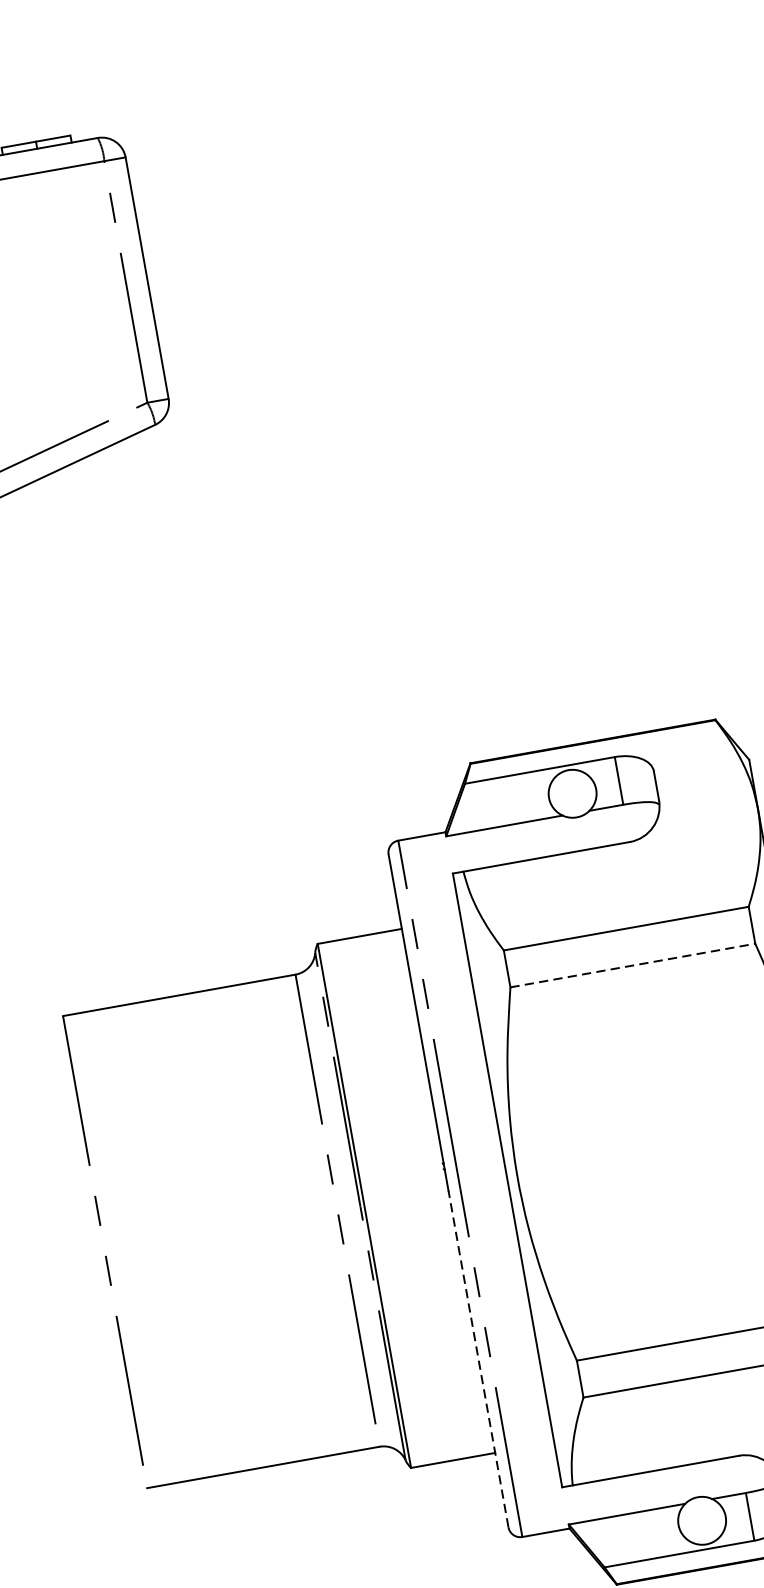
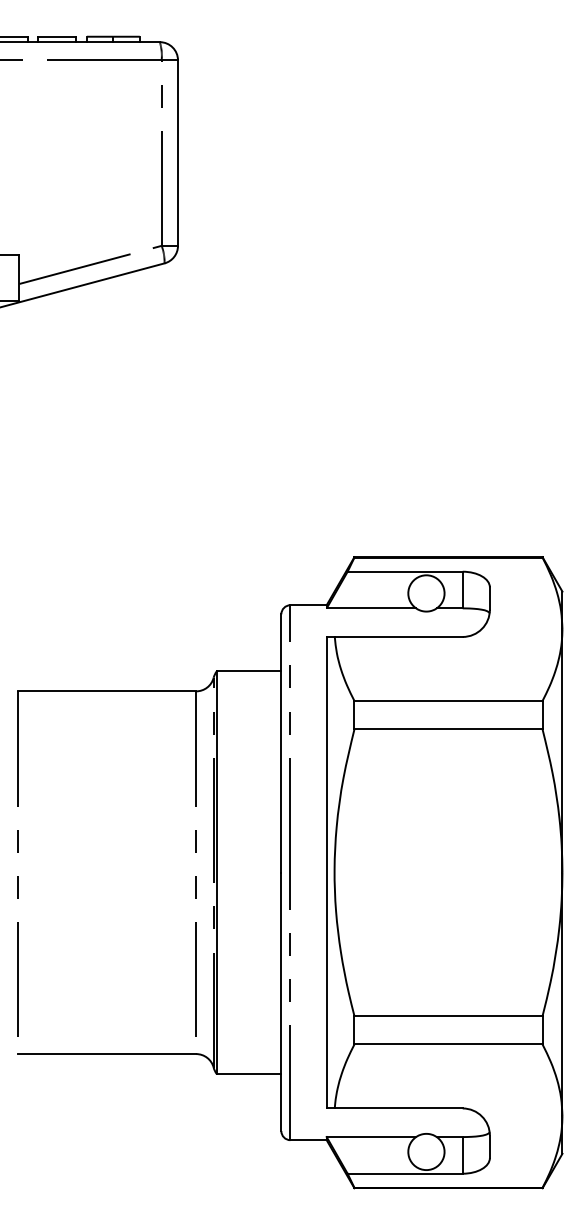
line: (634, 965) -> (449, 729), dashed -> solid
line: (478, 1358) -> (281, 1001), dashed -> solid

